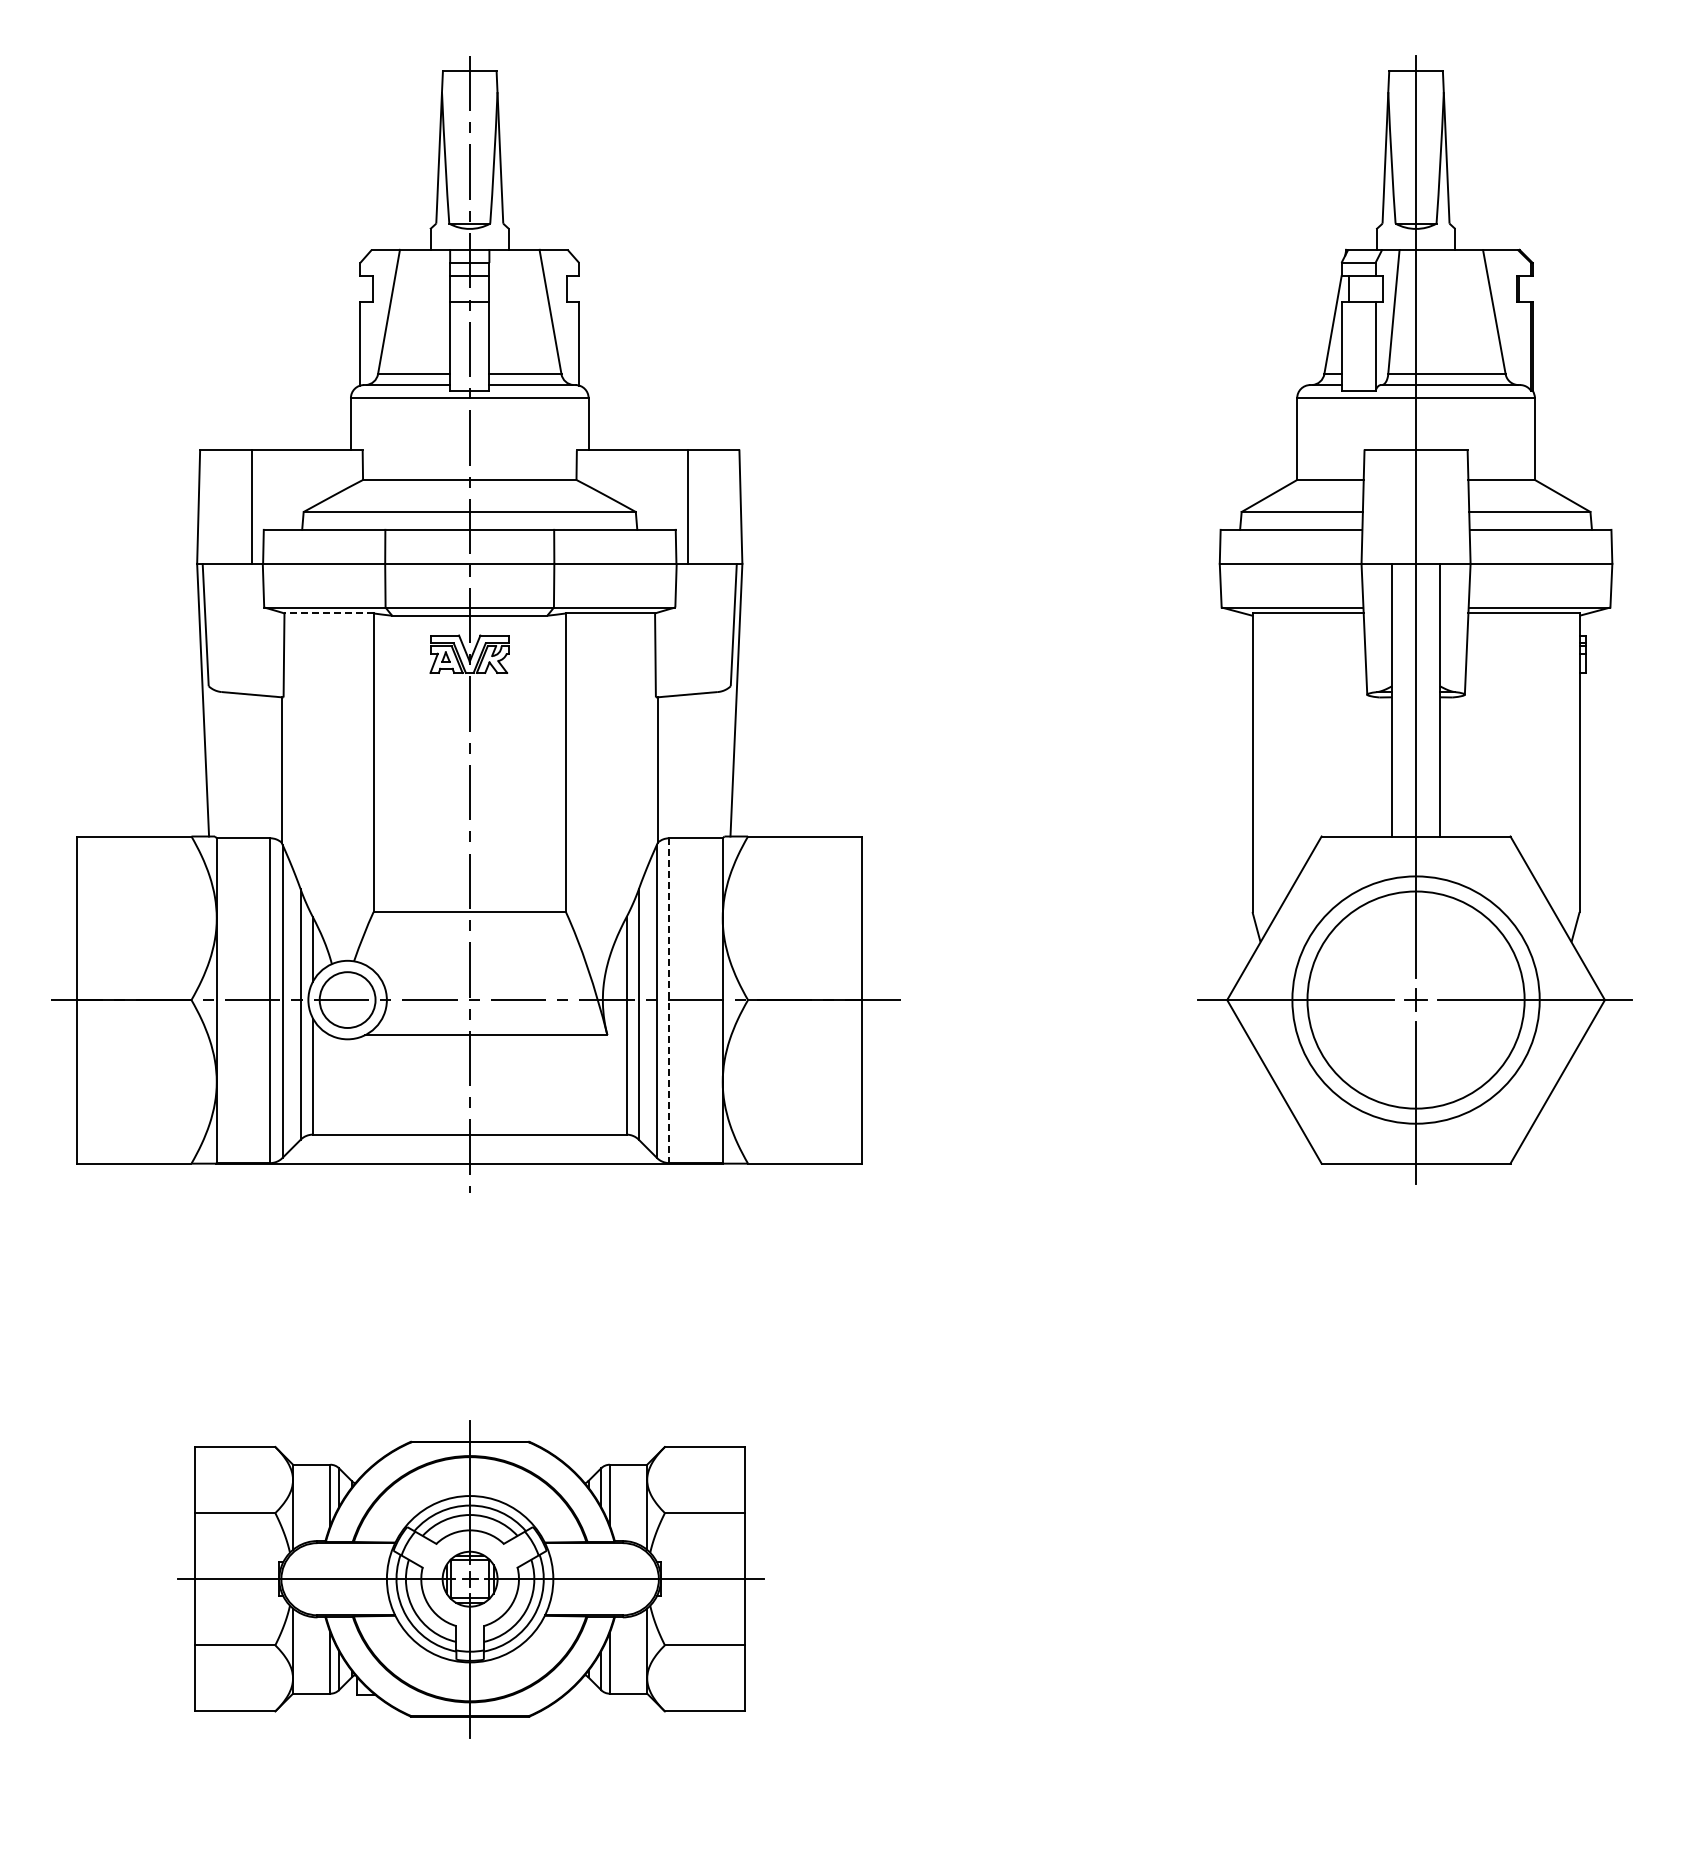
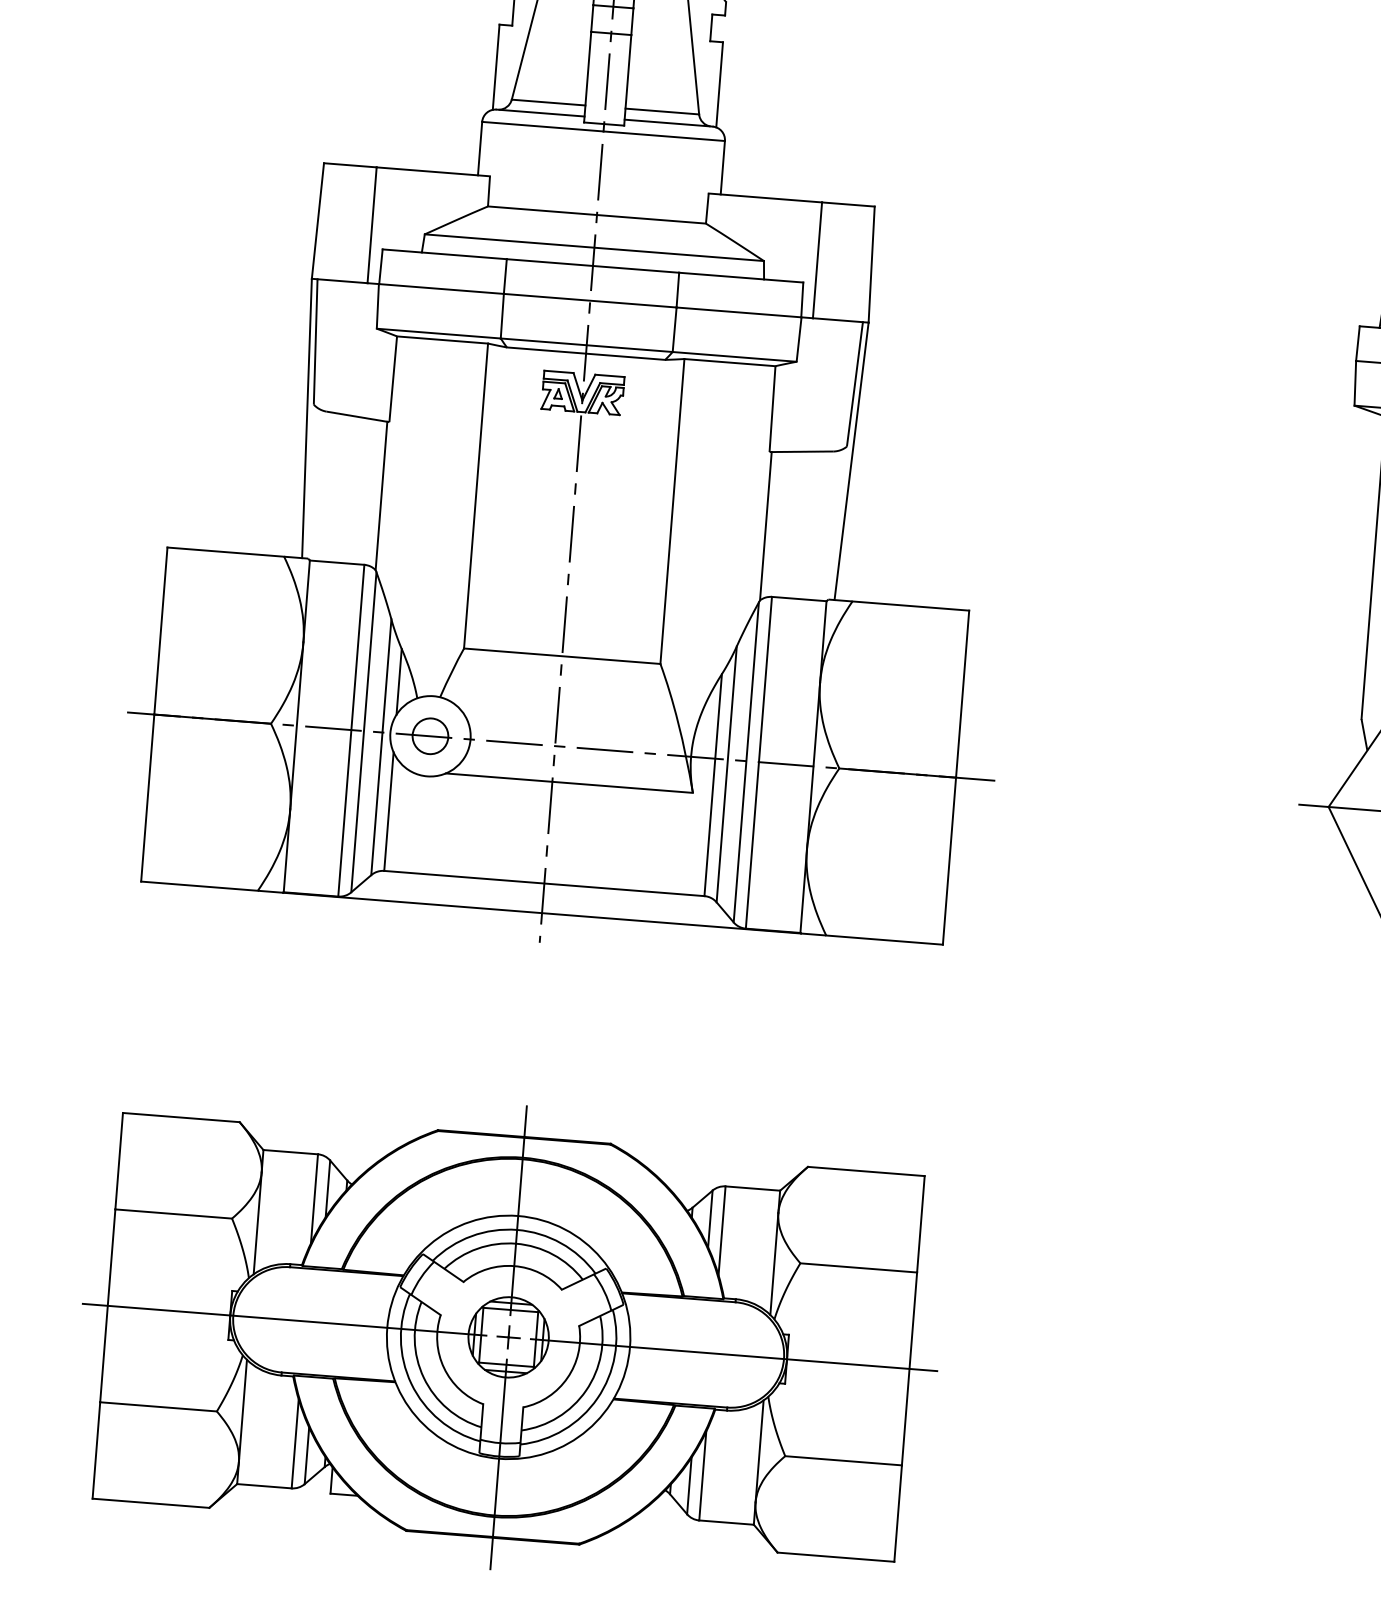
line: (329, 613) -> (443, 340), dashed -> solid
circle: (347, 999) -> (430, 735), size x0.62
line: (669, 1001) -> (759, 763), dashed -> solid
part: (470, 1579) -> (509, 1337), size x1.43

